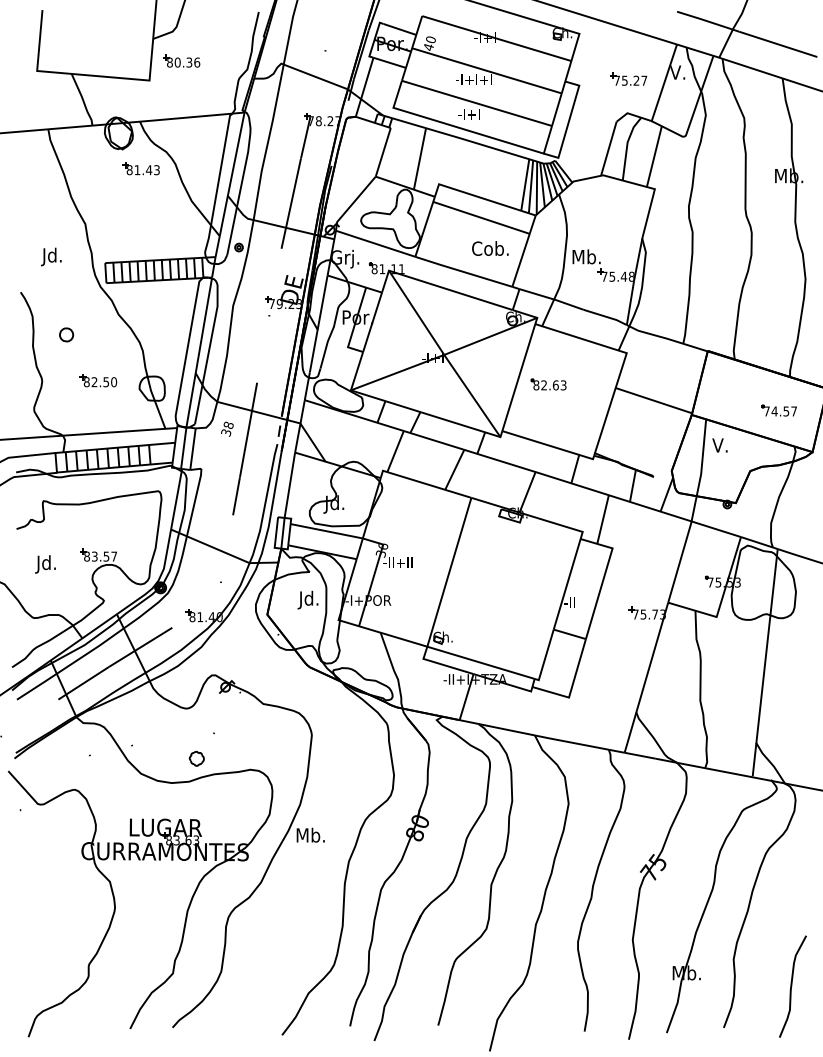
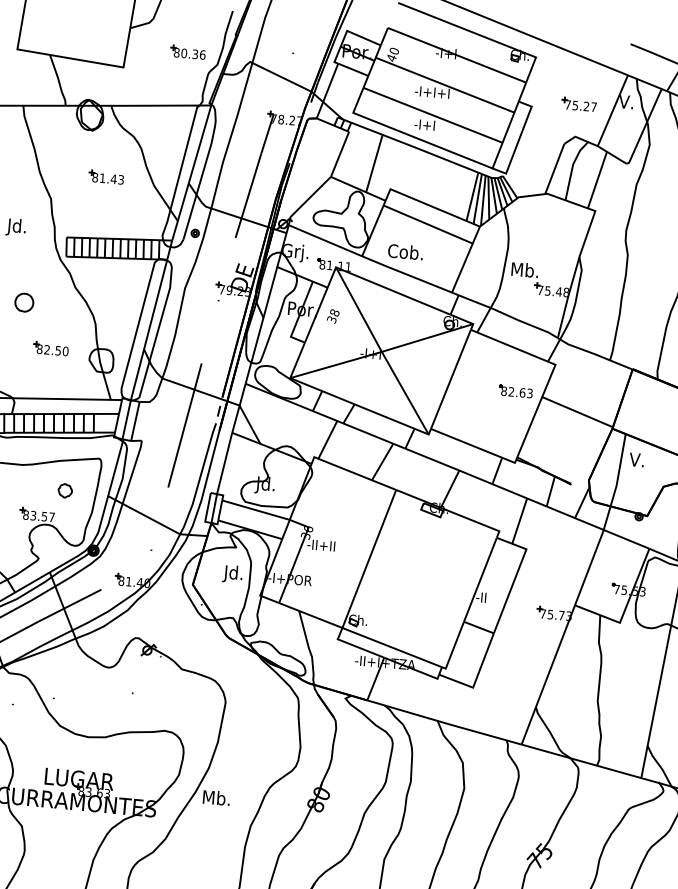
part: (181, 60) -> (187, 51), moved
part: (140, 168) -> (105, 176), moved
text: (490, 248) -> (405, 251), moved
part: (66, 334) -> (24, 302), size x1.43
part: (548, 384) -> (515, 391), moved
text: (227, 428) -> (333, 315), moved
part: (196, 758) -> (64, 490), moved

